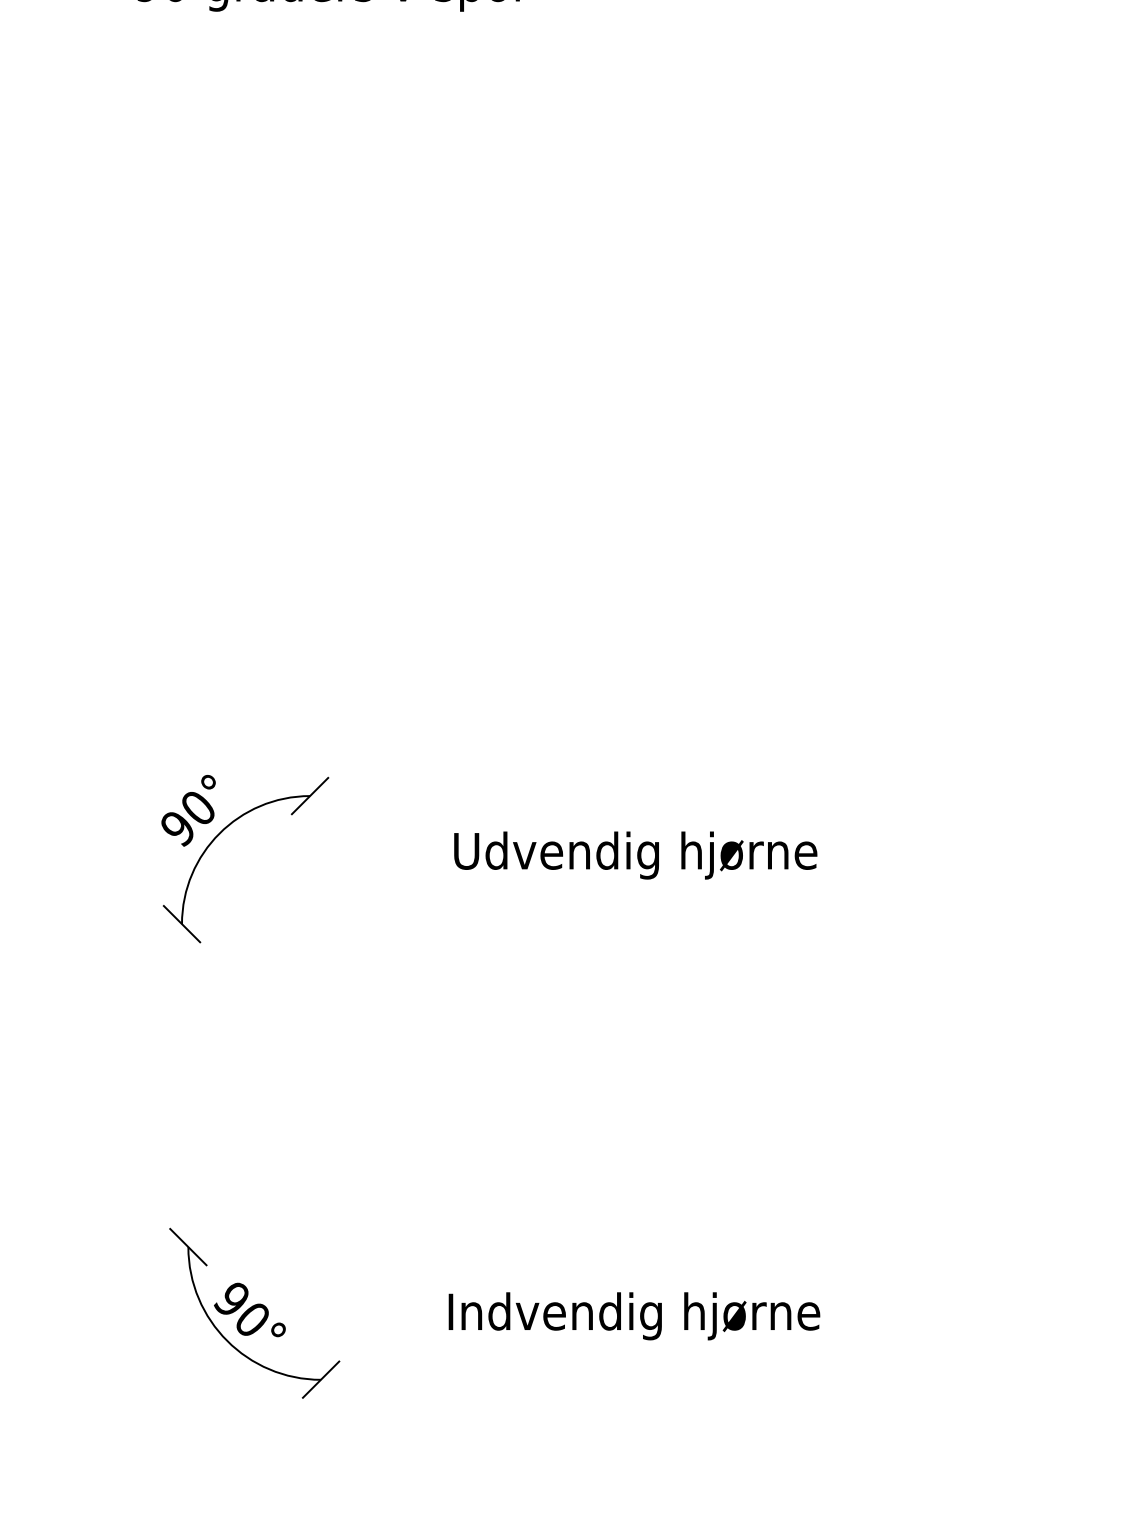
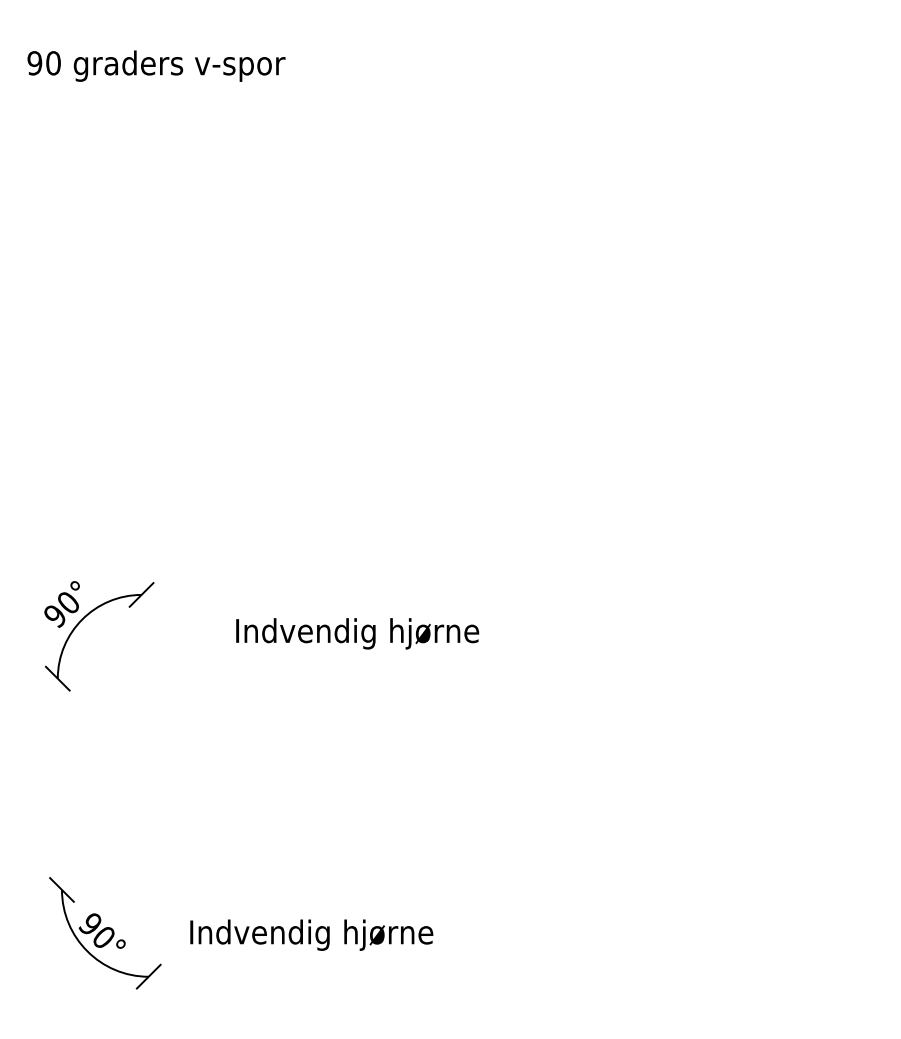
text: (640, 855) -> (357, 633), Udvendig hjørne -> Indvendig hjørne
text: (634, 1315) -> (311, 934), moved

